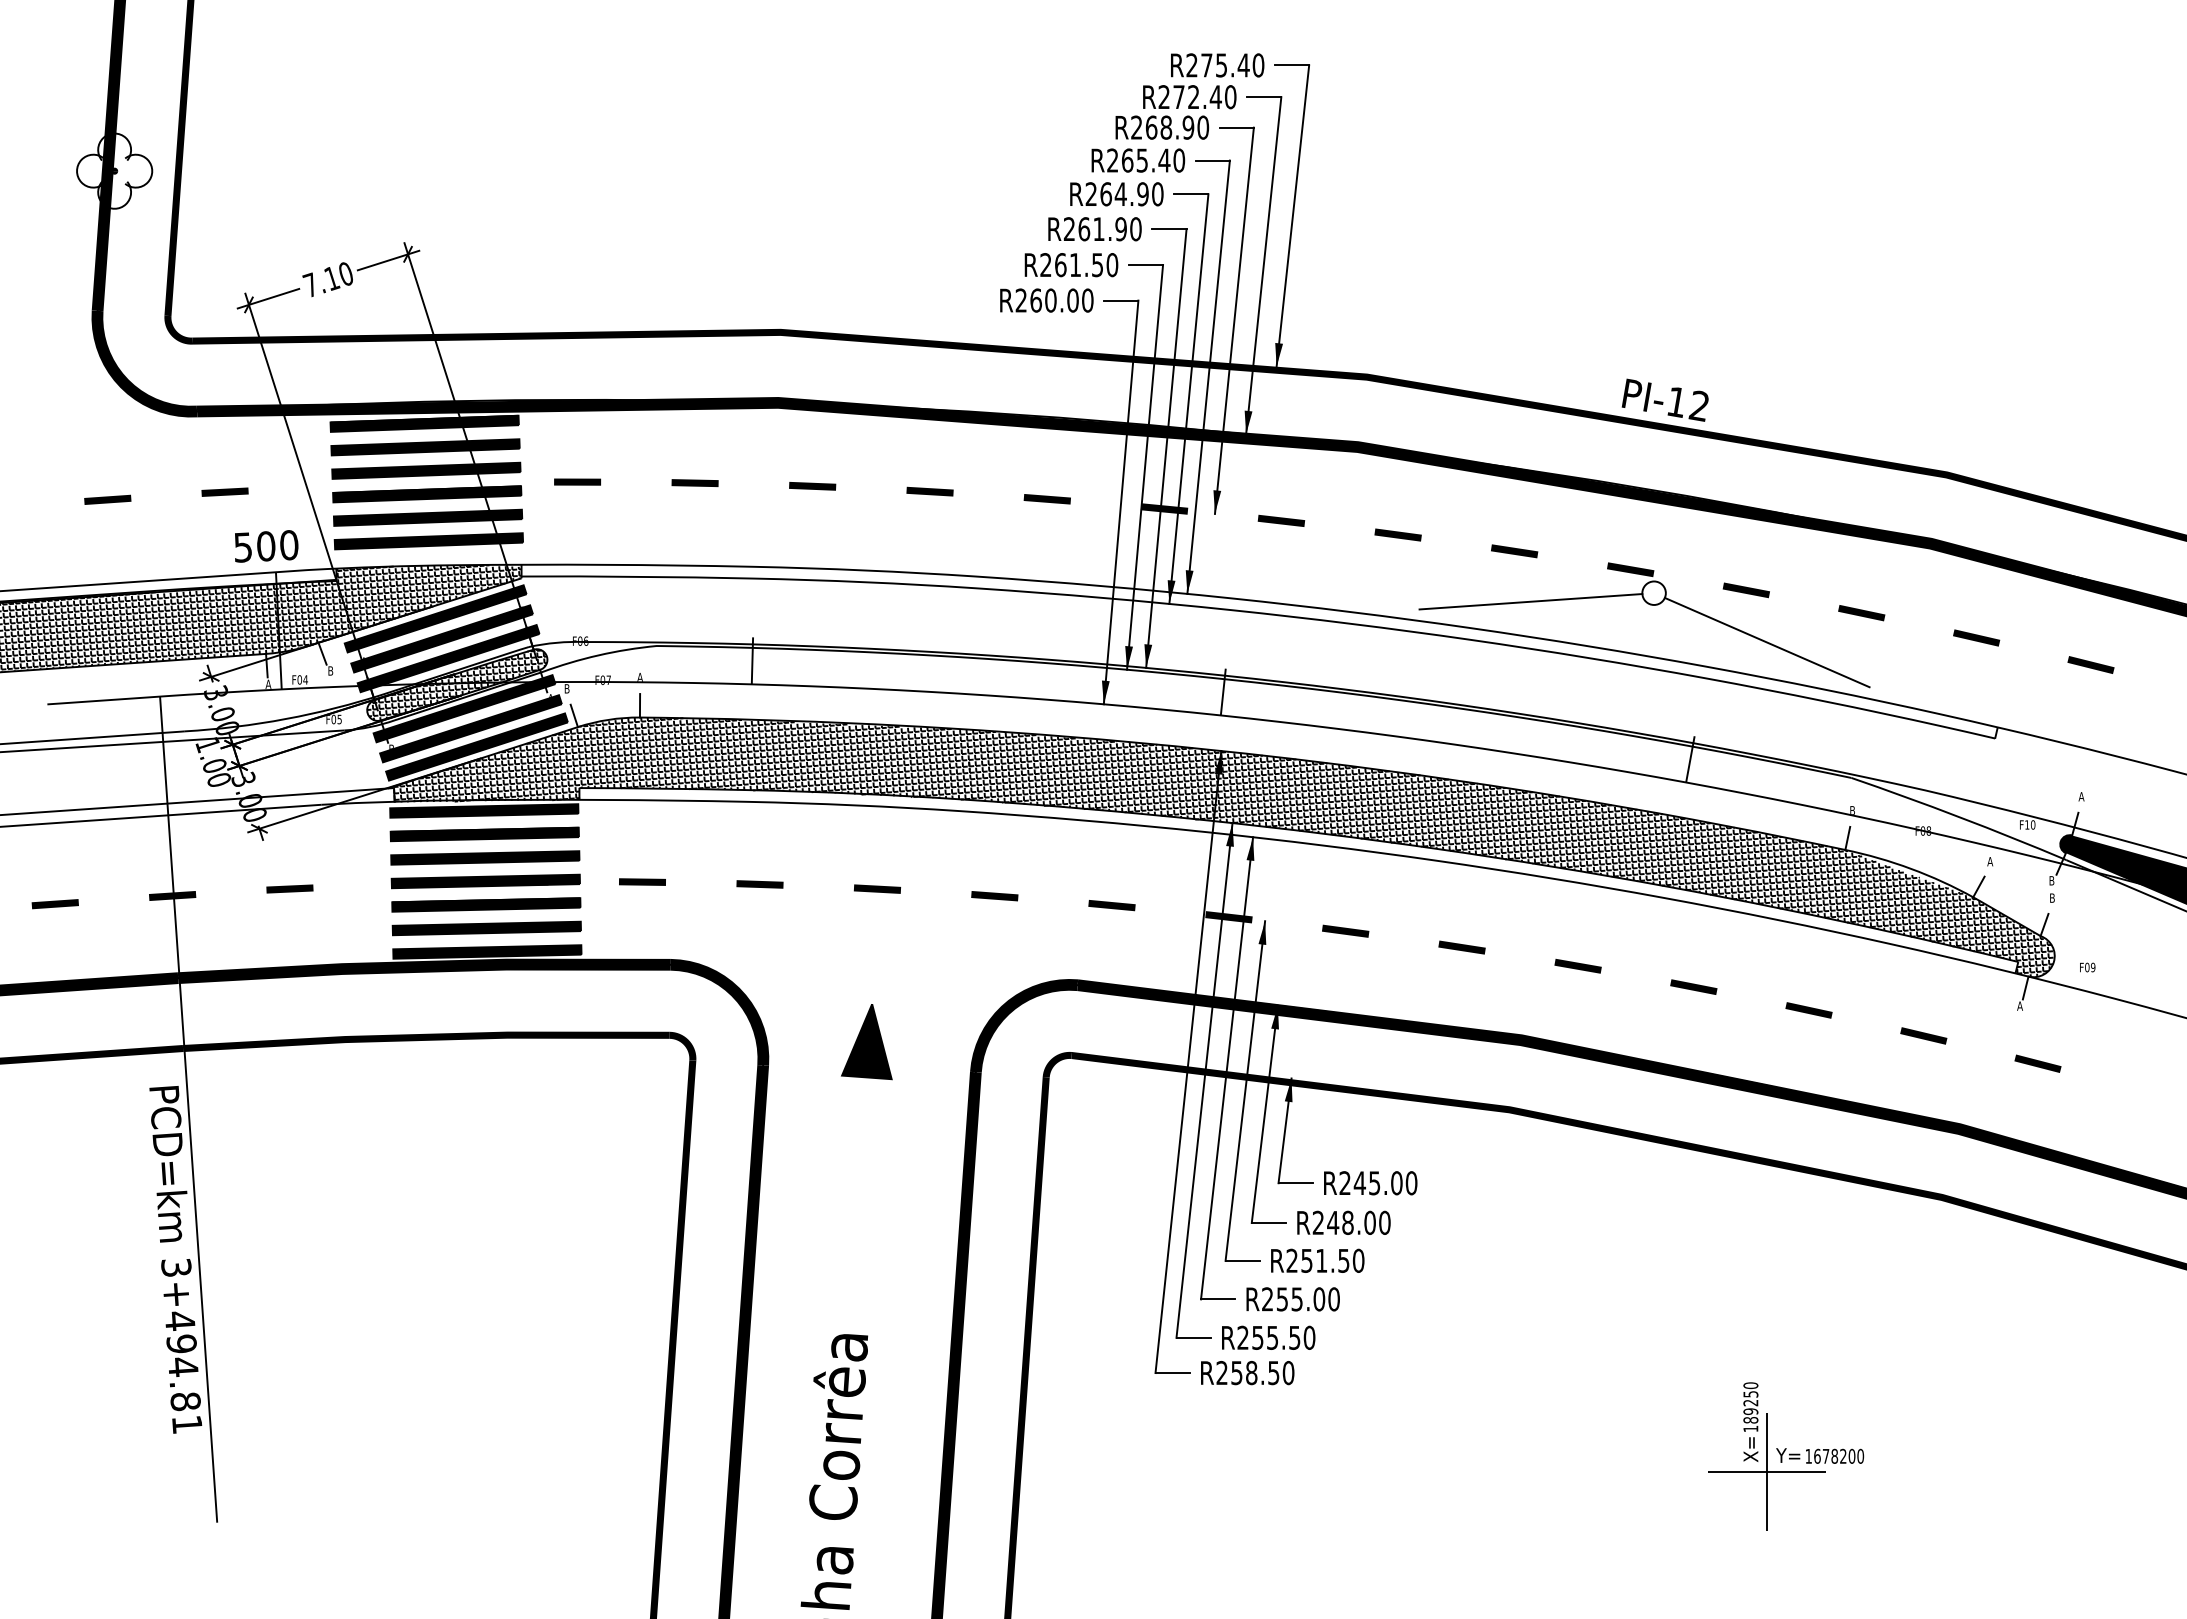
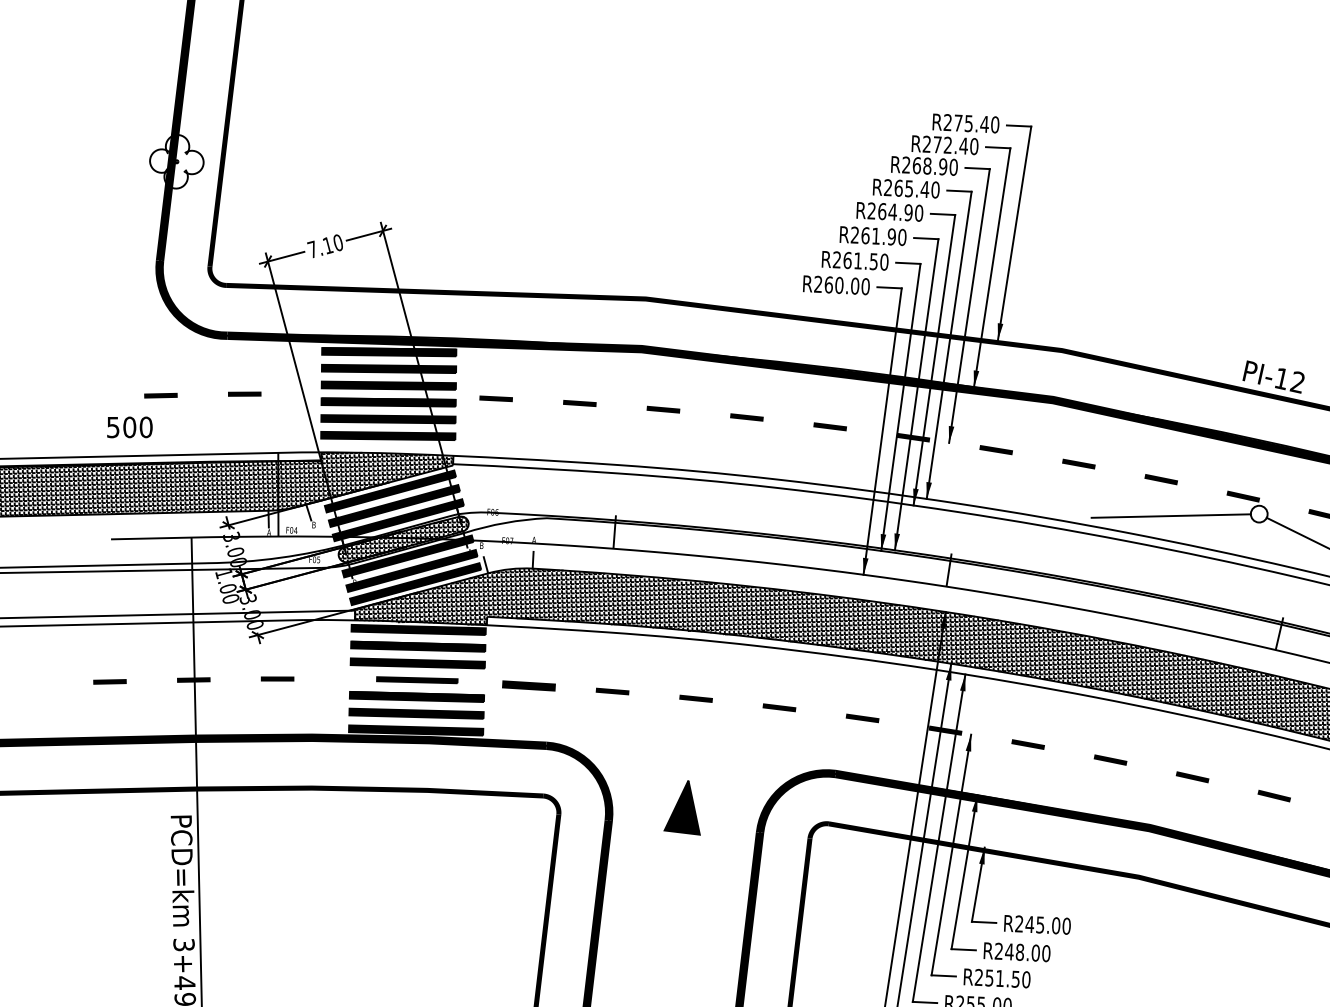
text: (266, 546) -> (129, 427), moved
part: (485, 881) -> (417, 680), size x0.6
part: (642, 881) -> (528, 685), size x1.6

